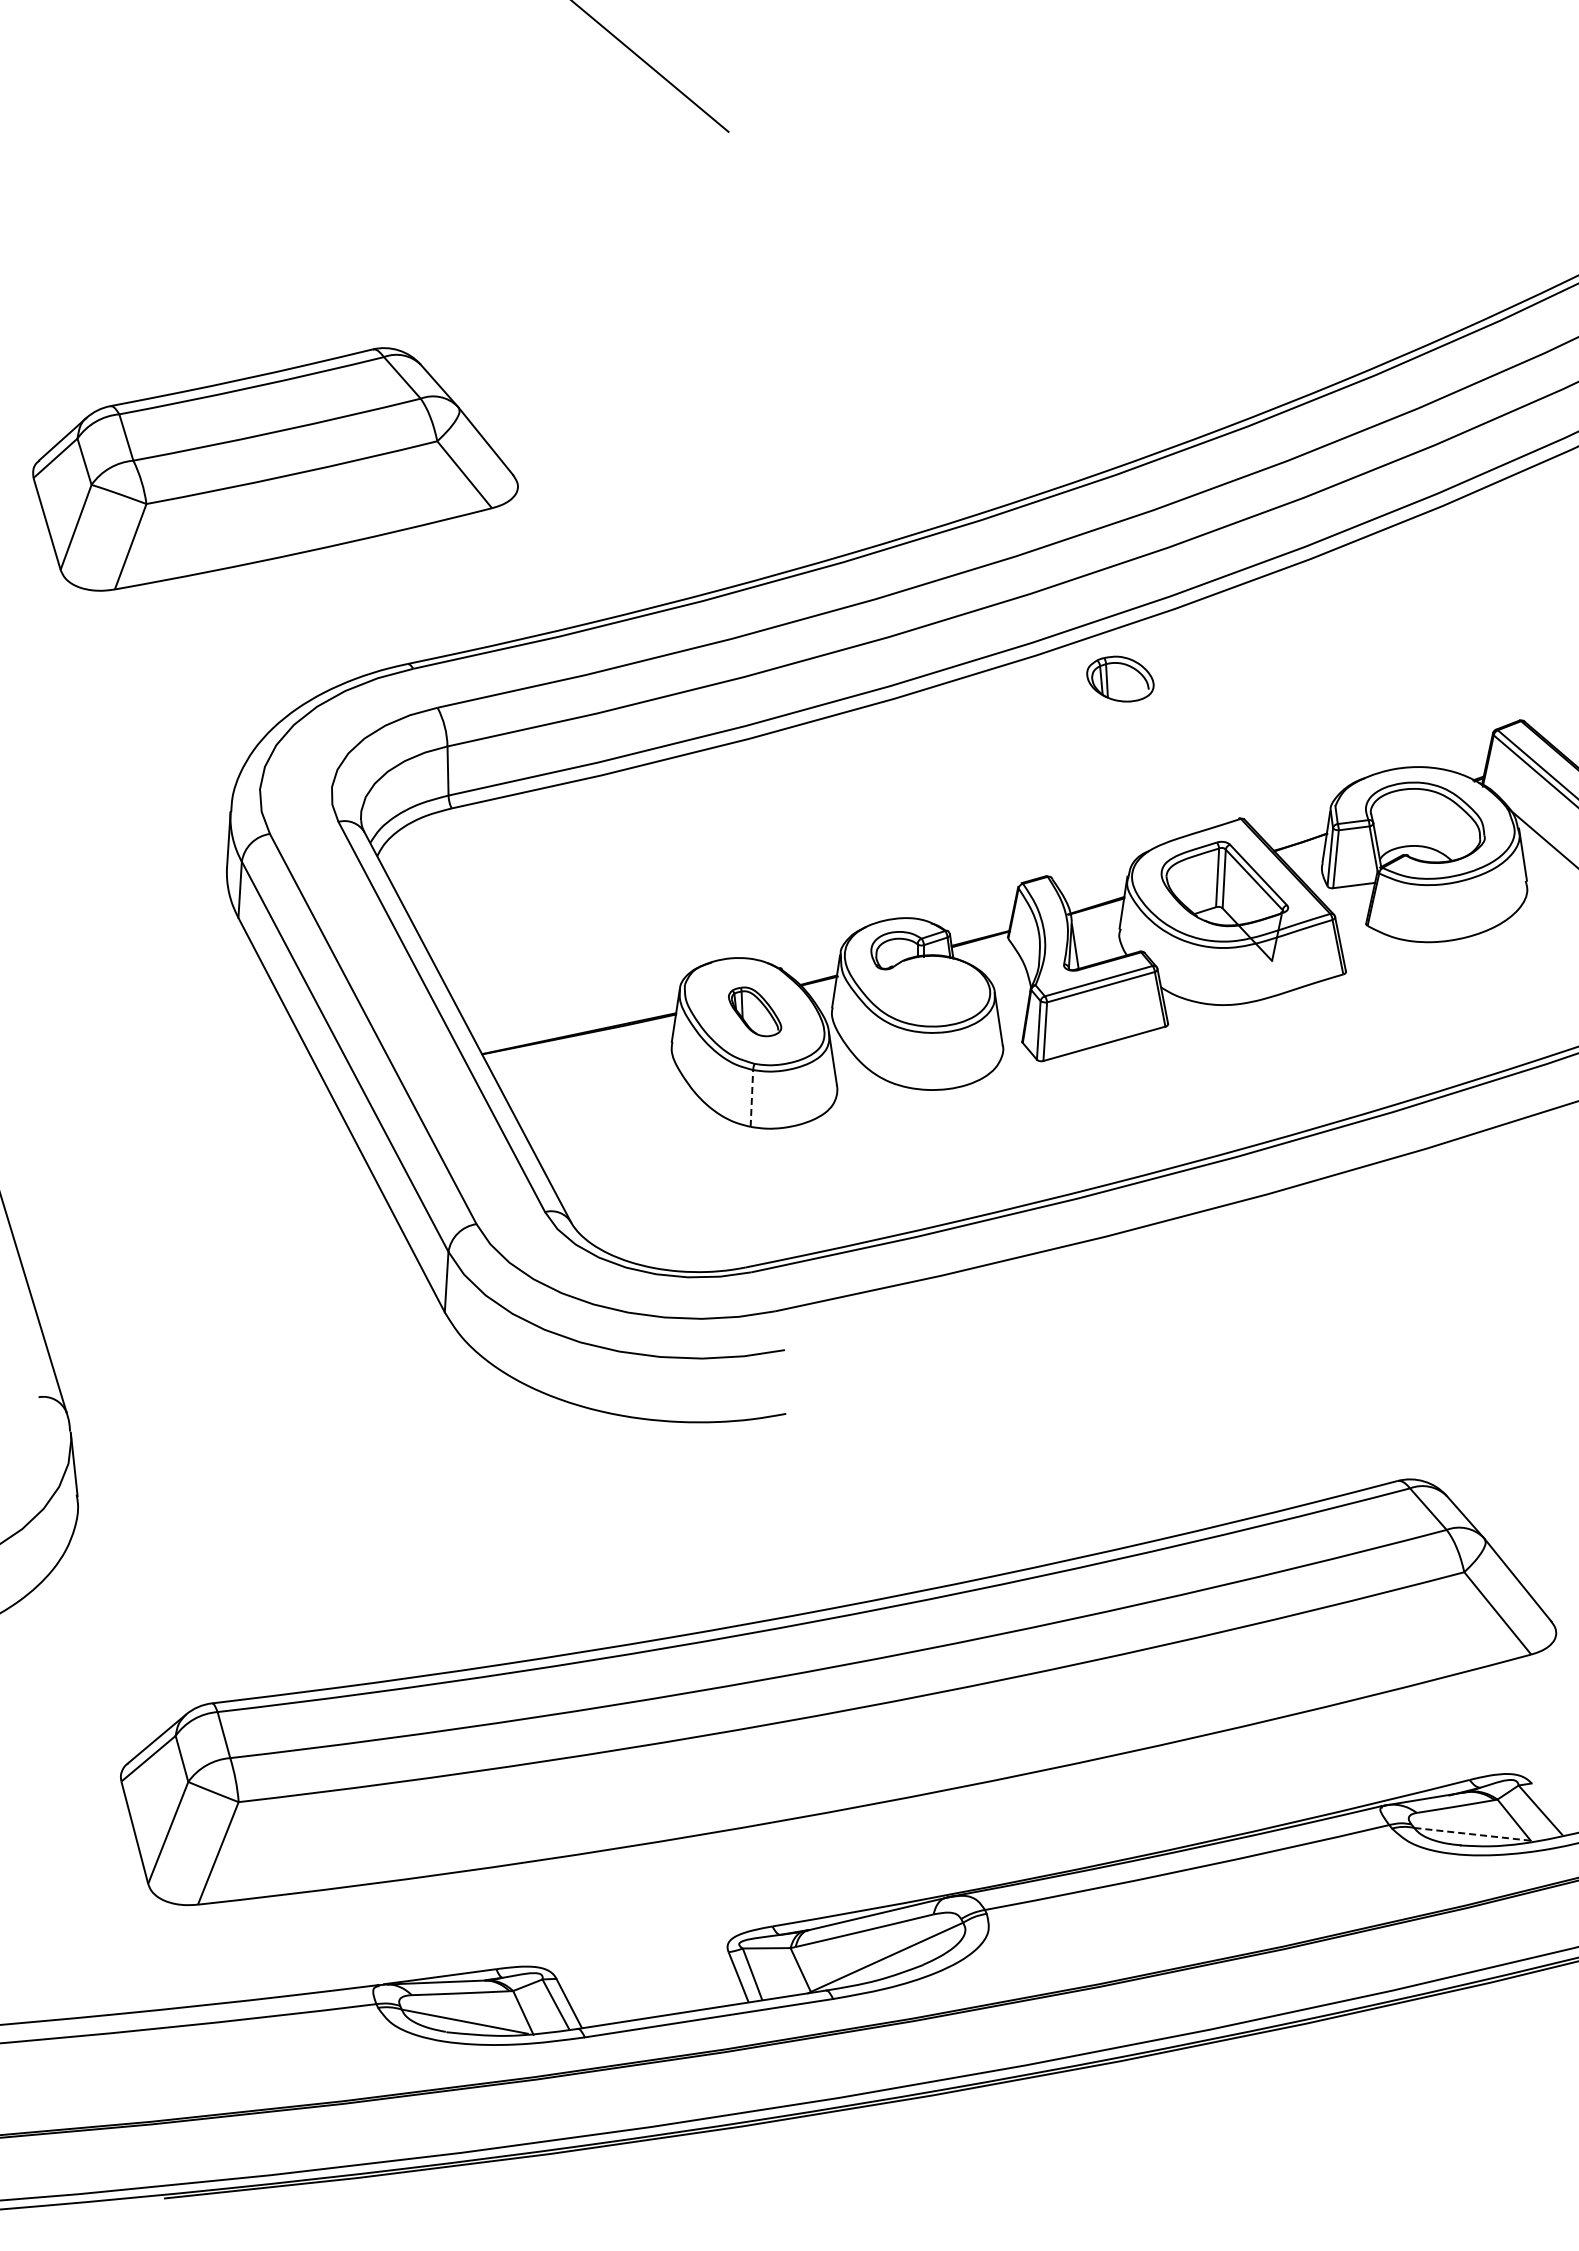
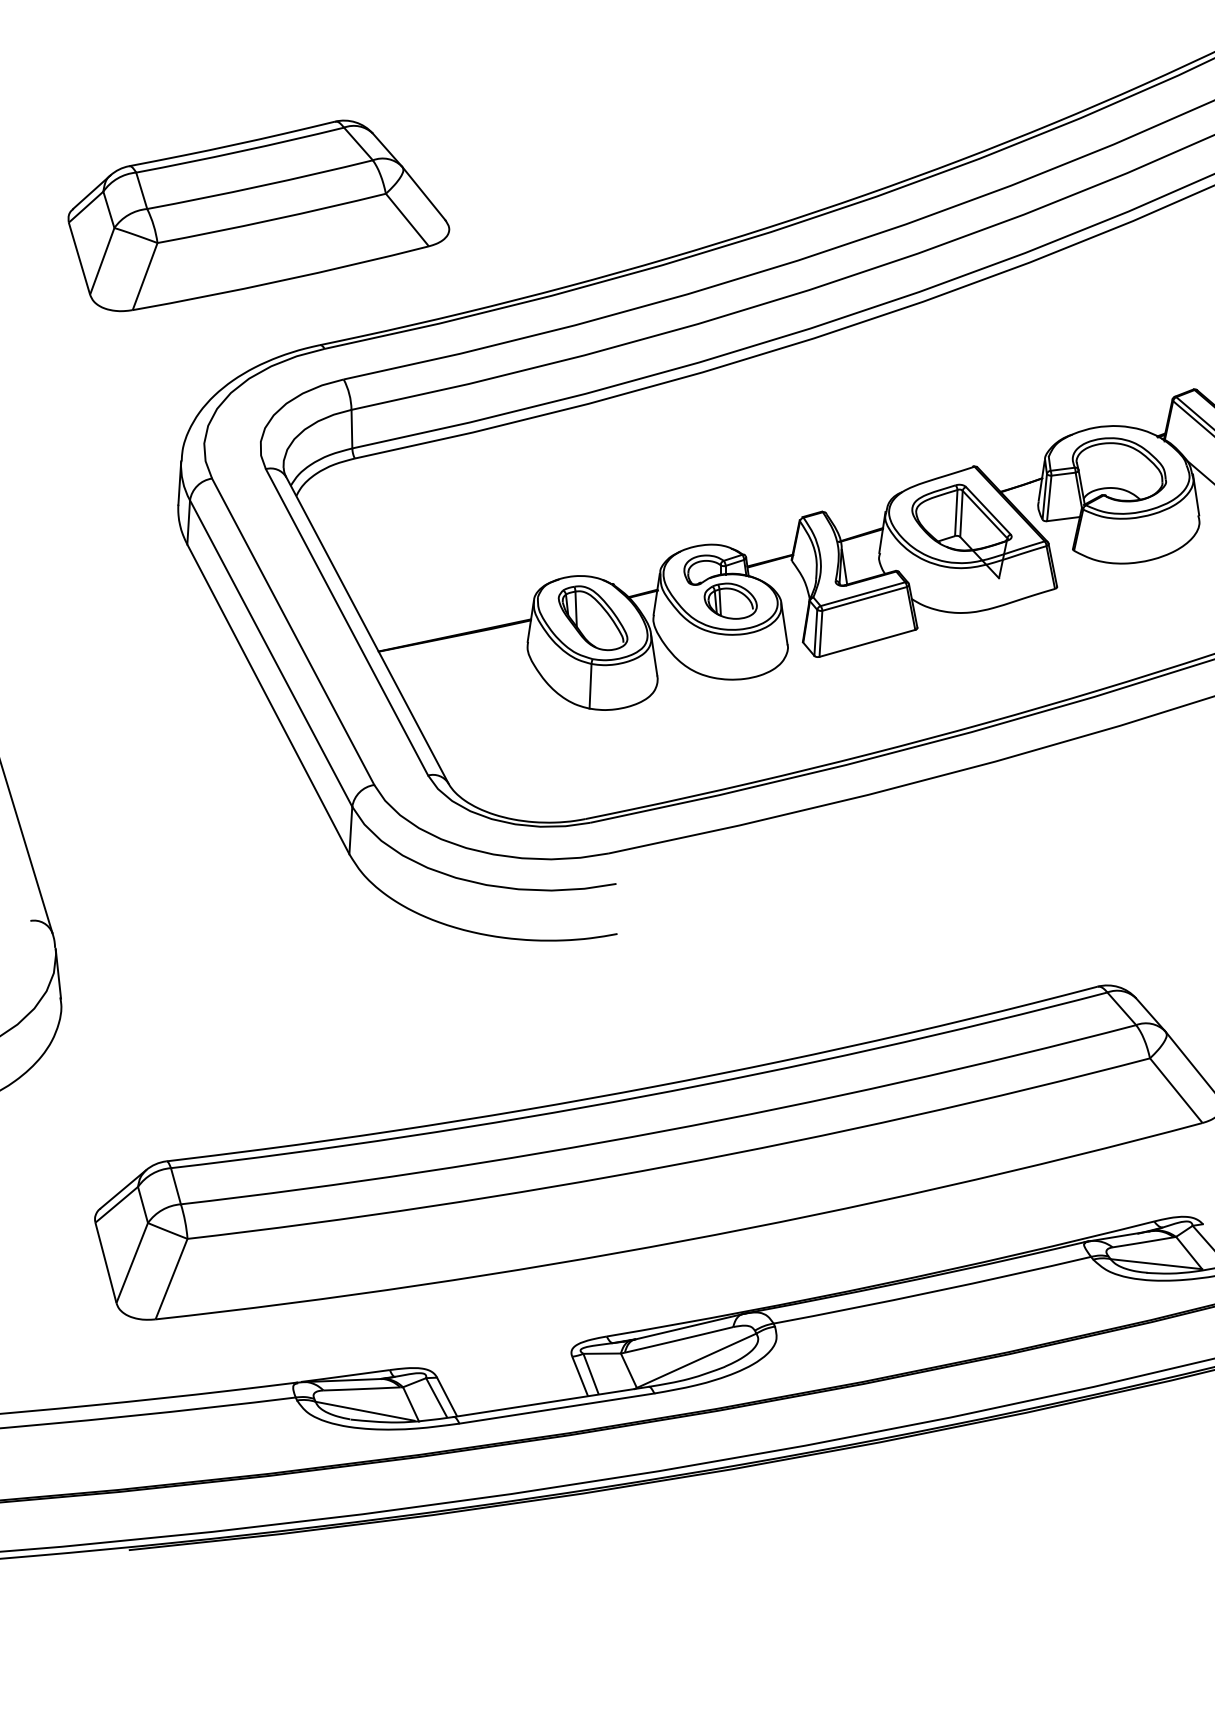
part: (275, 469) -> (258, 215), moved
part: (1120, 678) -> (730, 600), moved
part: (754, 1011) -> (592, 618), size x1.67
line: (751, 1097) -> (590, 685), dashed -> solid
line: (1472, 1834) -> (1156, 1264), dashed -> solid

